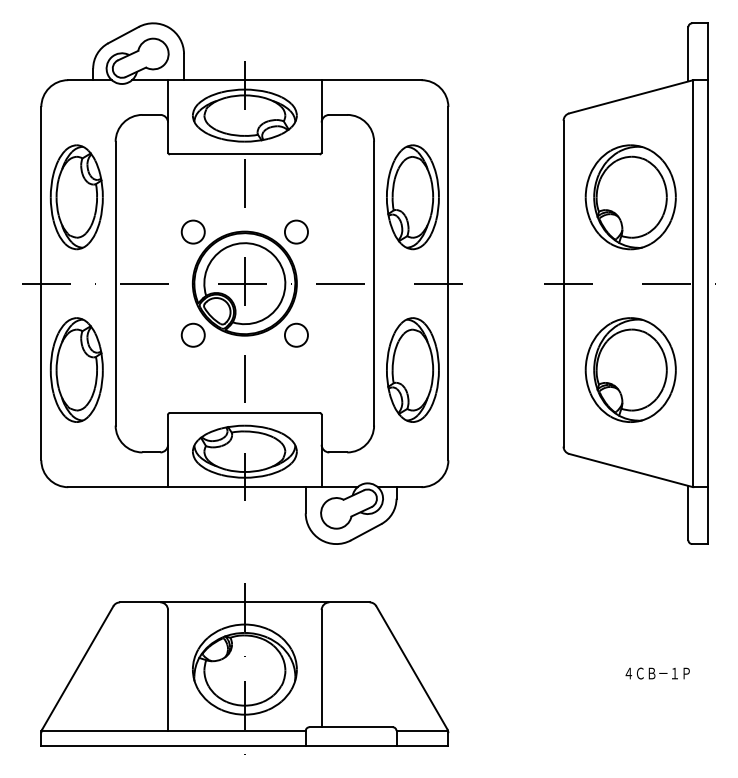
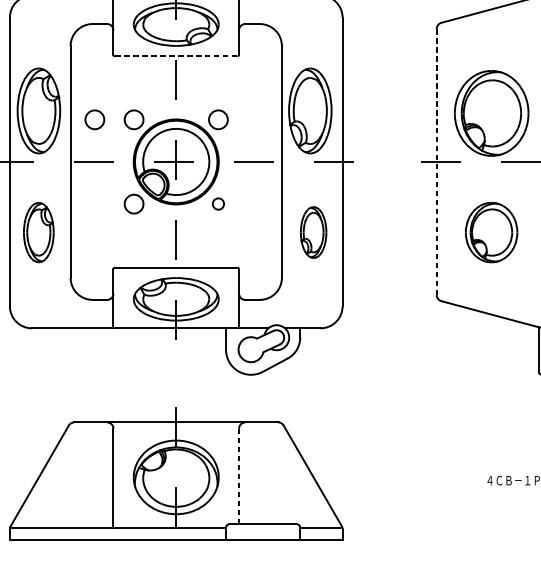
line: (244, 154) -> (175, 56), solid -> dashed
part: (76, 197) -> (38, 111), moved
part: (412, 197) -> (310, 111), moved
part: (630, 197) -> (491, 113), moved
circle: (144, 231) -> (94, 119), added
line: (563, 283) -> (436, 161), solid -> dashed
circle: (296, 334) -> (218, 203), size x0.6
part: (76, 369) -> (38, 232), size x0.7
part: (412, 369) -> (313, 232), size x0.6
part: (630, 369) -> (491, 232), size x0.7
line: (321, 668) -> (238, 476), solid -> dashed

